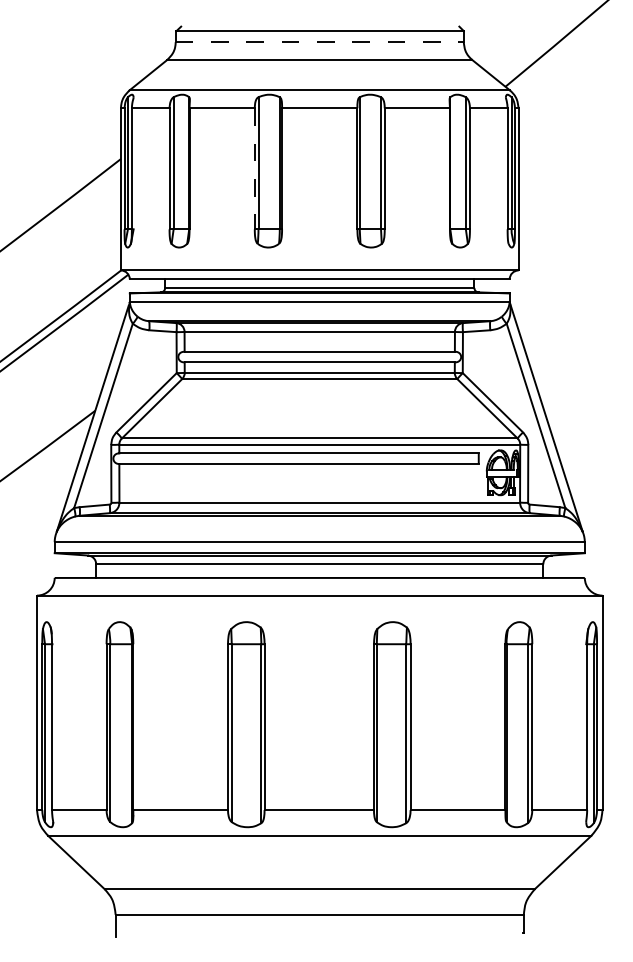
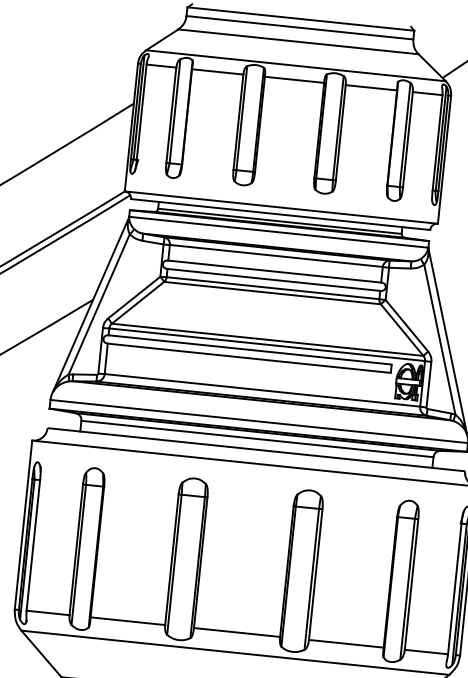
line: (320, 42) -> (300, 28), dashed -> solid
line: (254, 168) -> (238, 121), dashed -> solid

